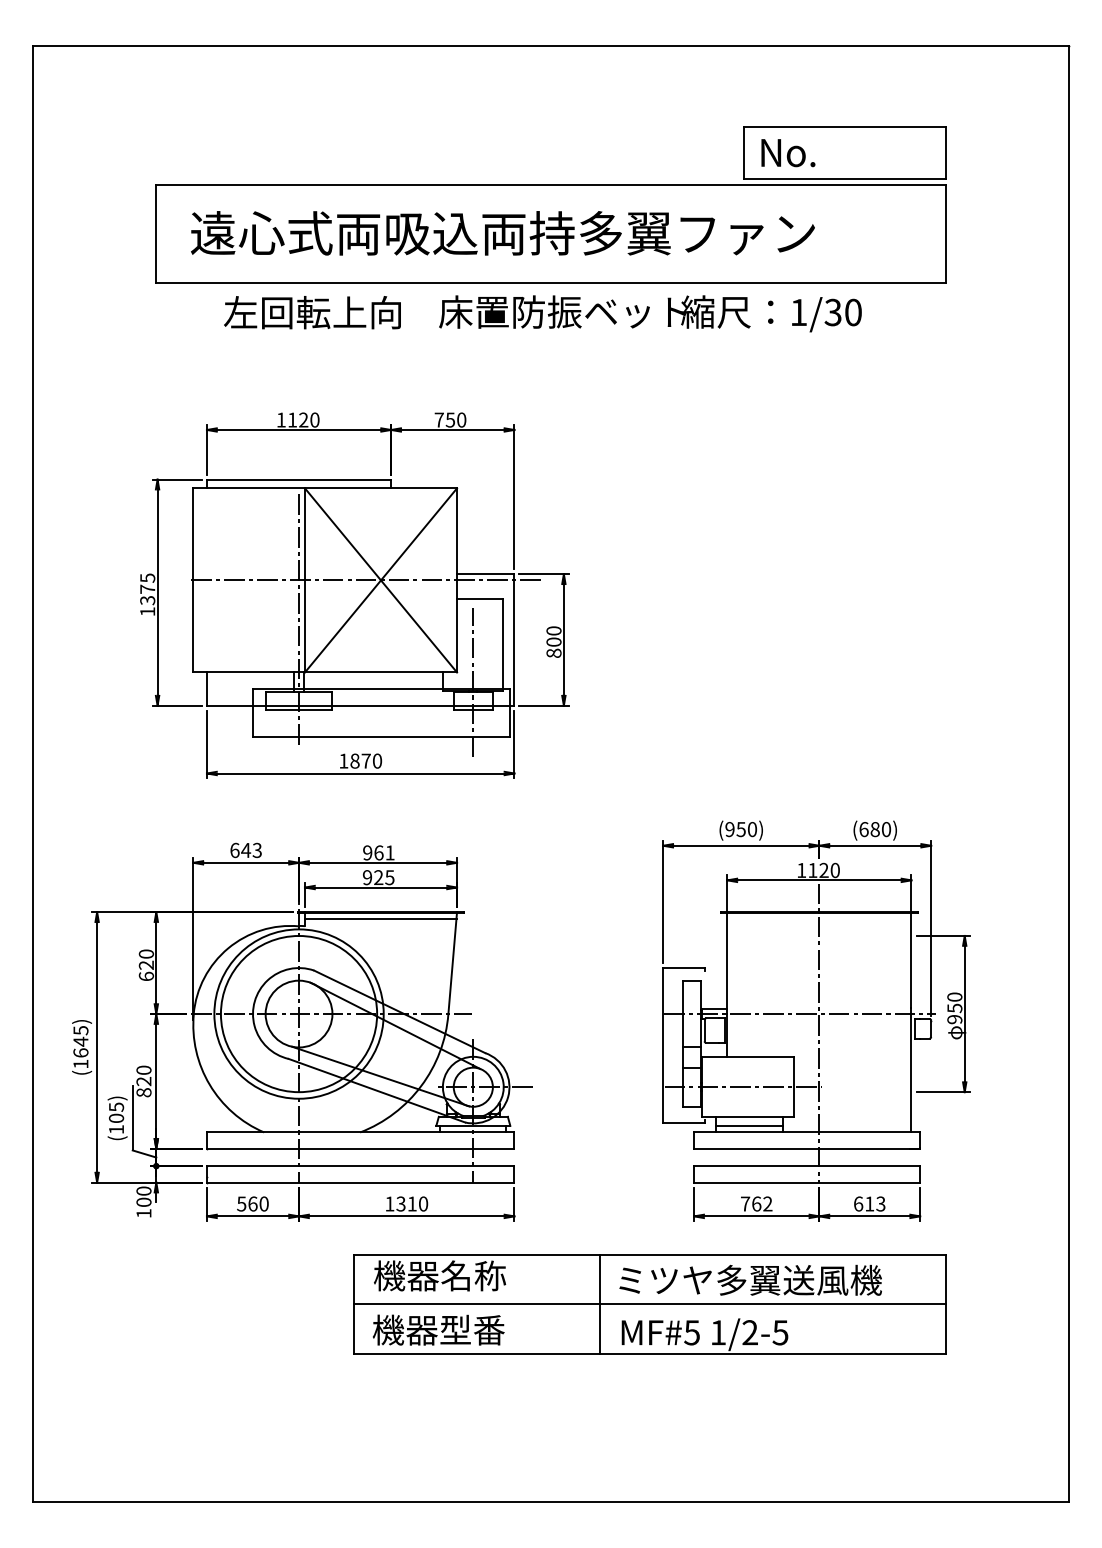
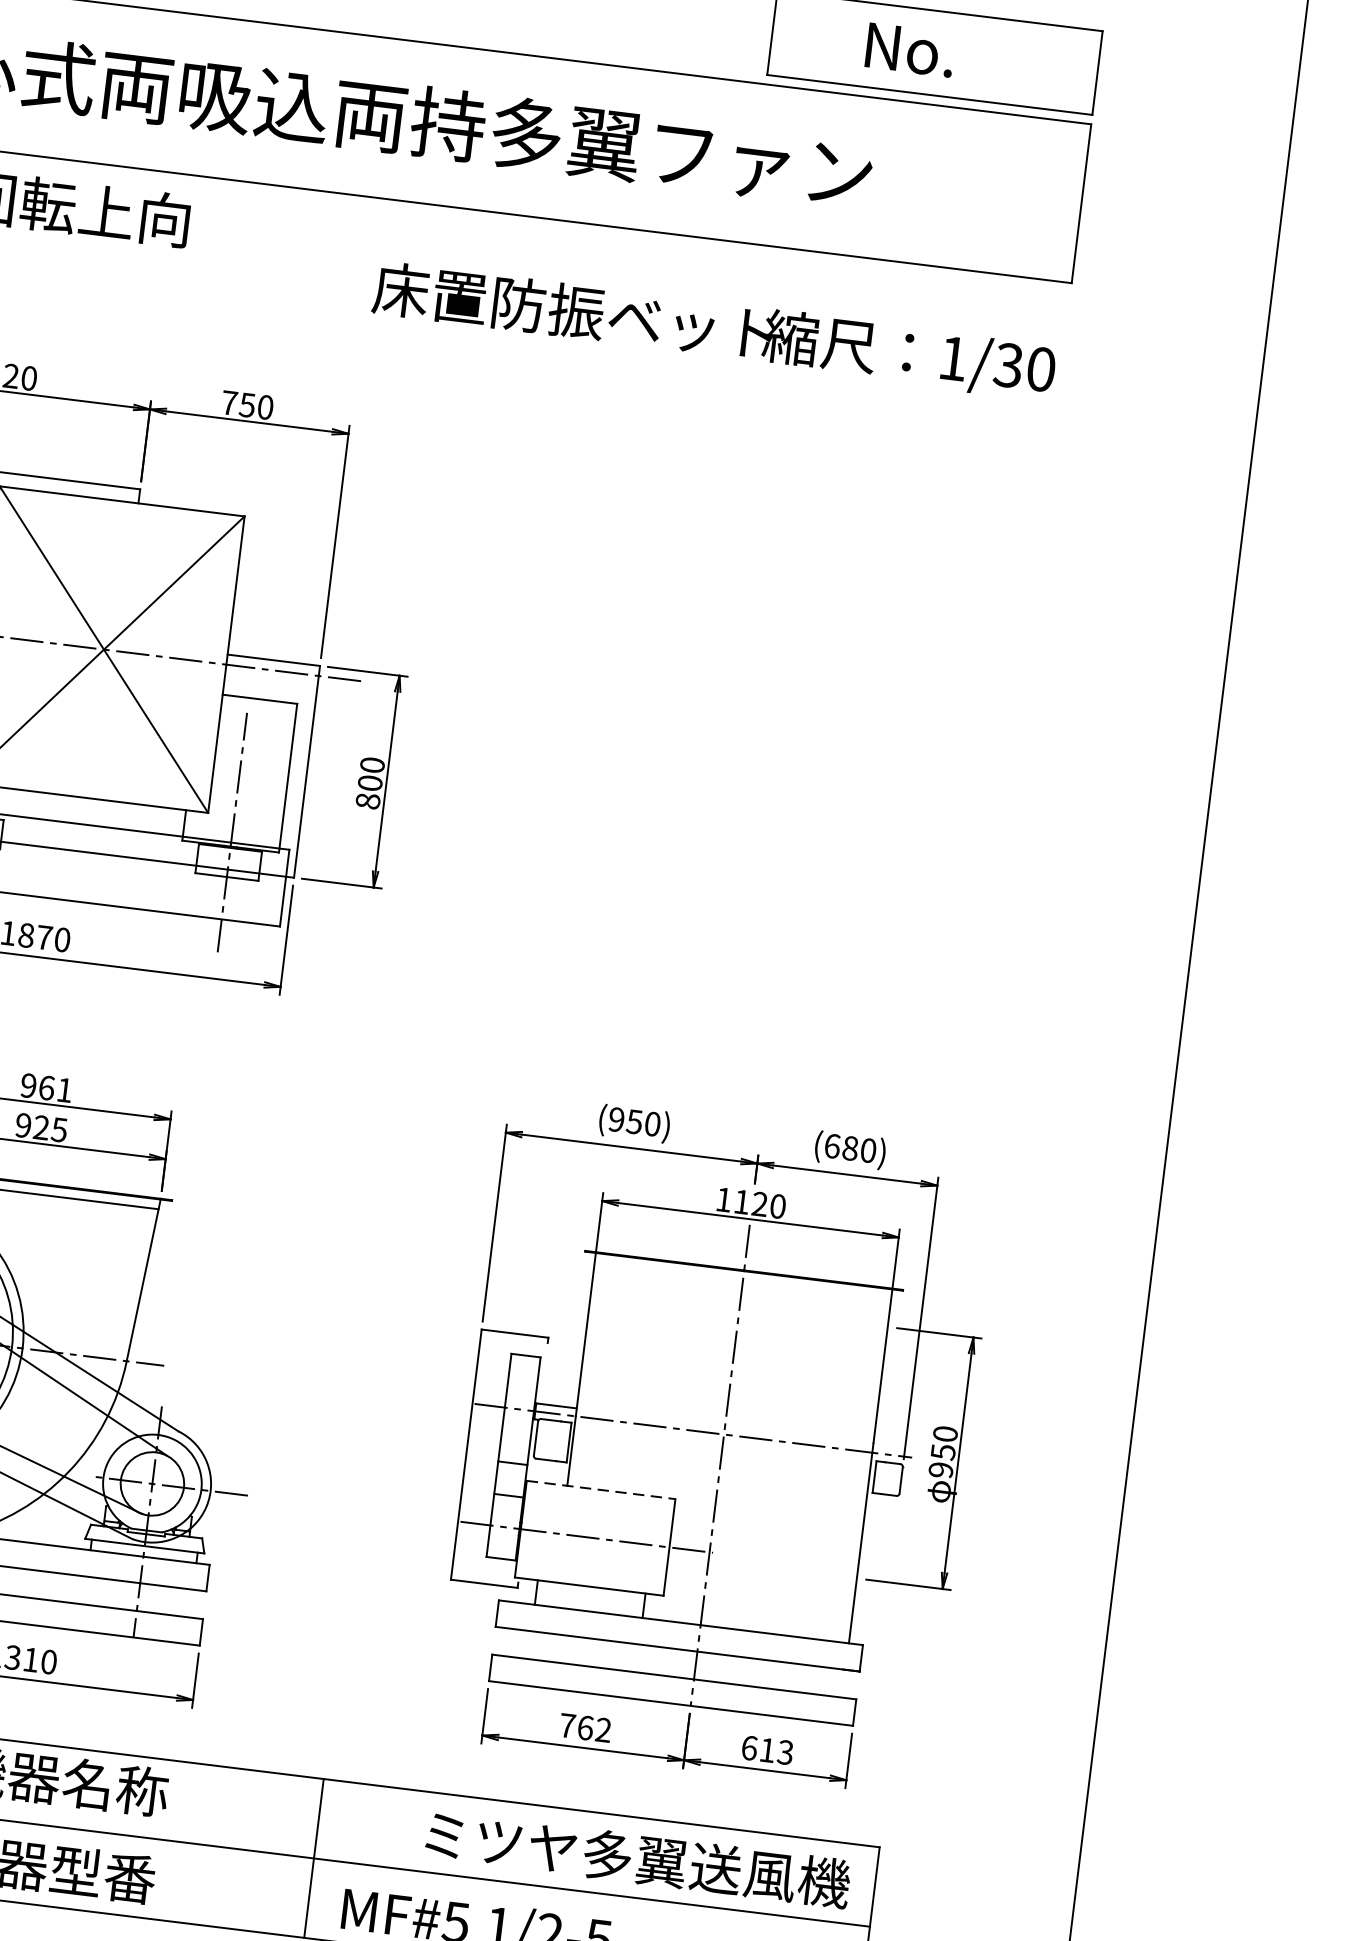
text: (788, 153) -> (910, 50), moved
text: (650, 313) -> (714, 330), moved
line: (748, 1057) -> (601, 1490), solid -> dashed
line: (749, 1125) -> (589, 1600), removed
text: (750, 1279) -> (637, 1857), moved

